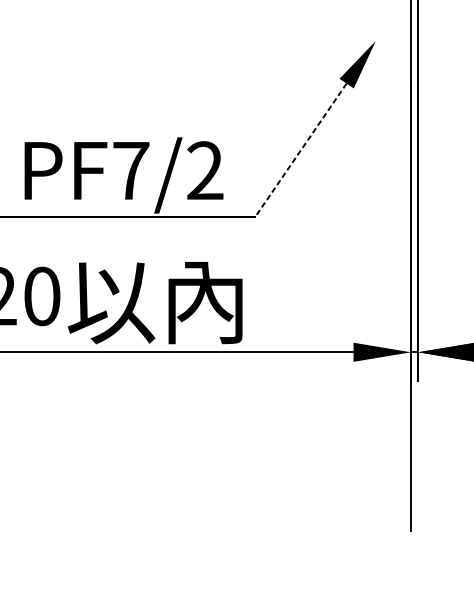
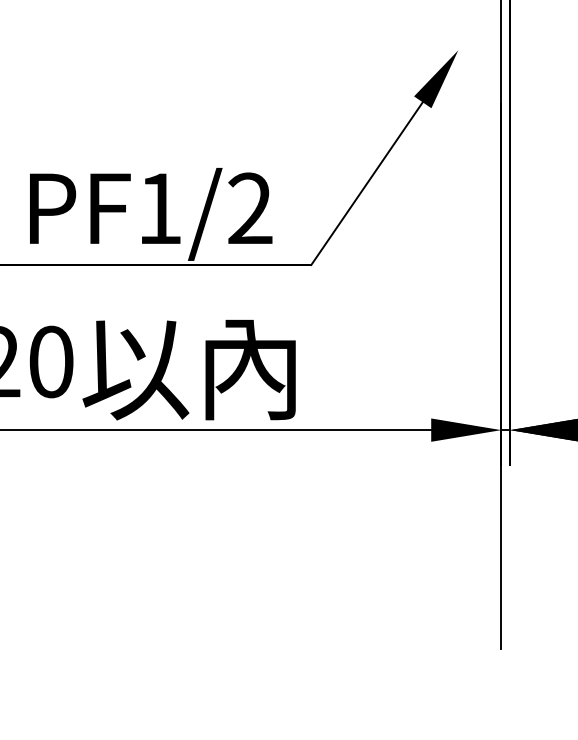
line: (301, 150) -> (367, 183), dashed -> solid
text: (131, 170) -> (160, 208), PF7/2 -> PF1/2

